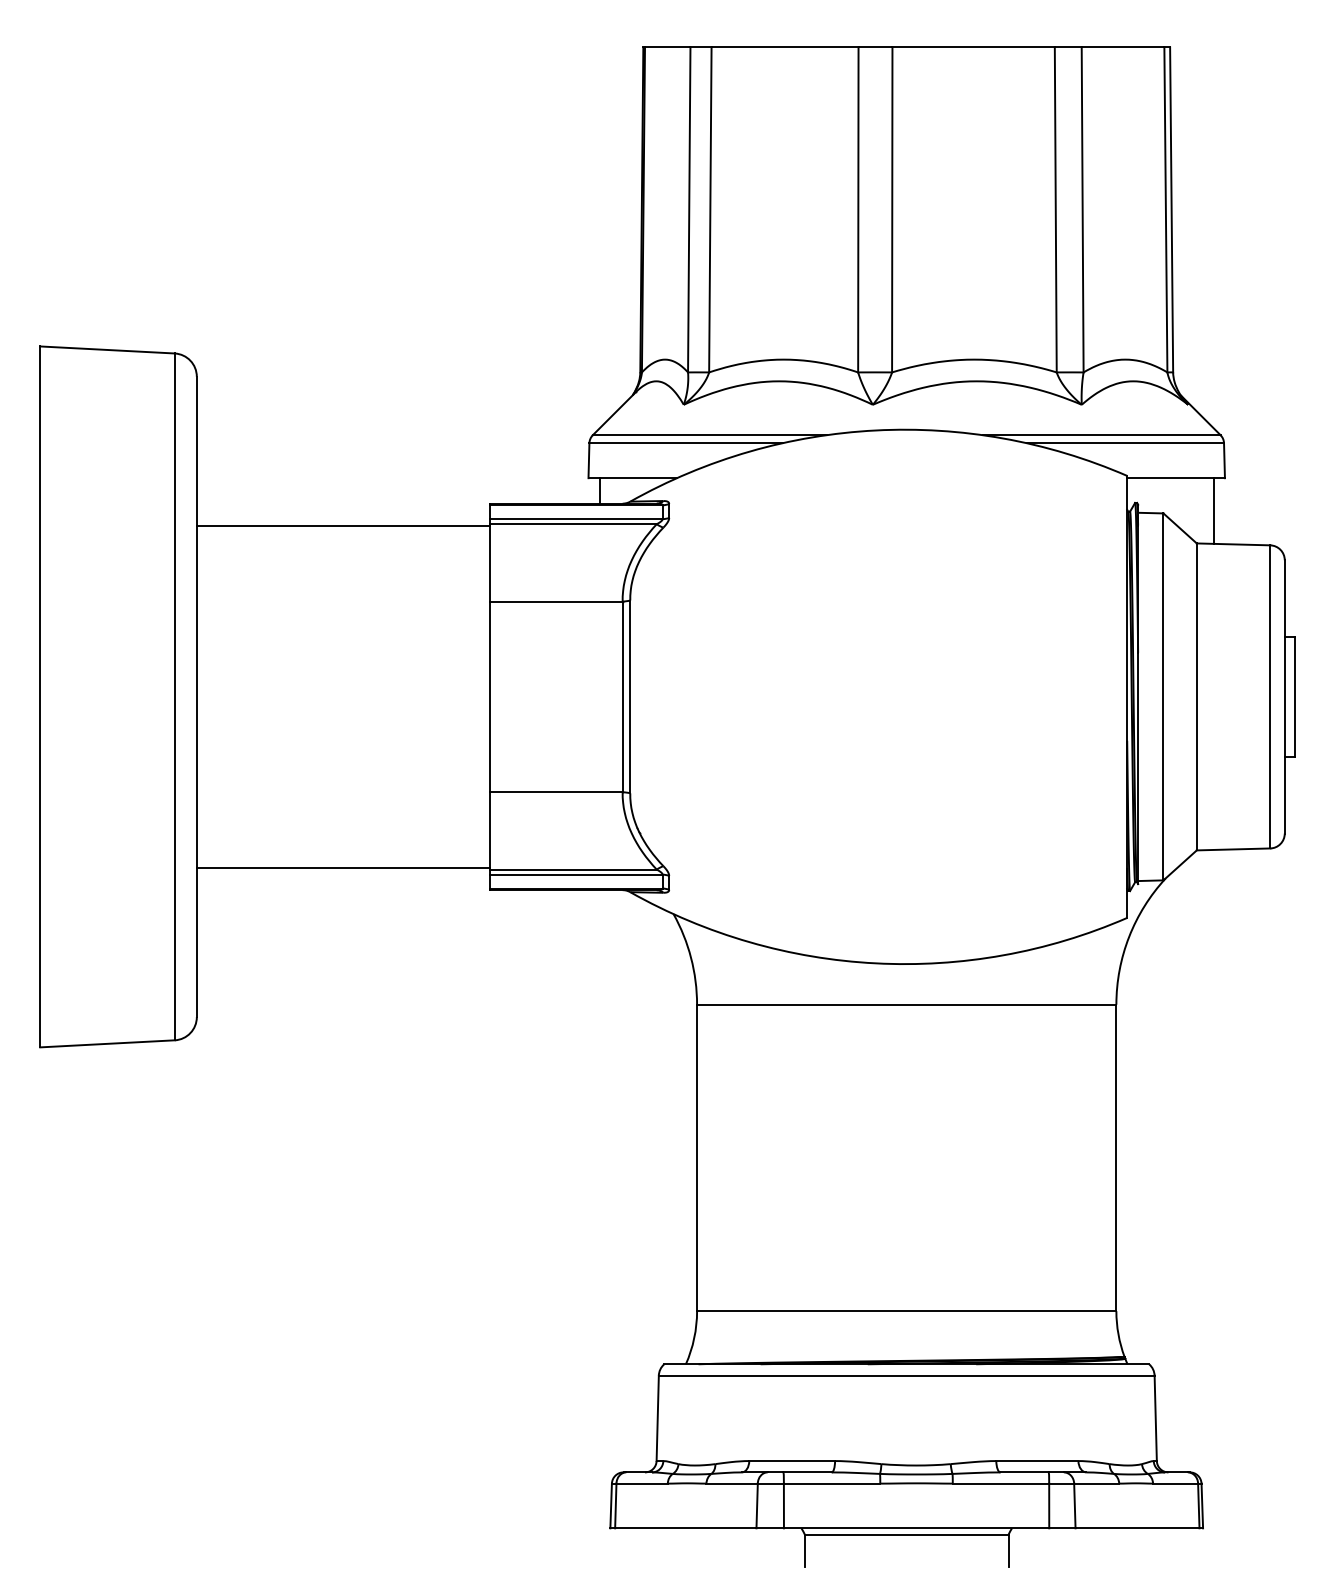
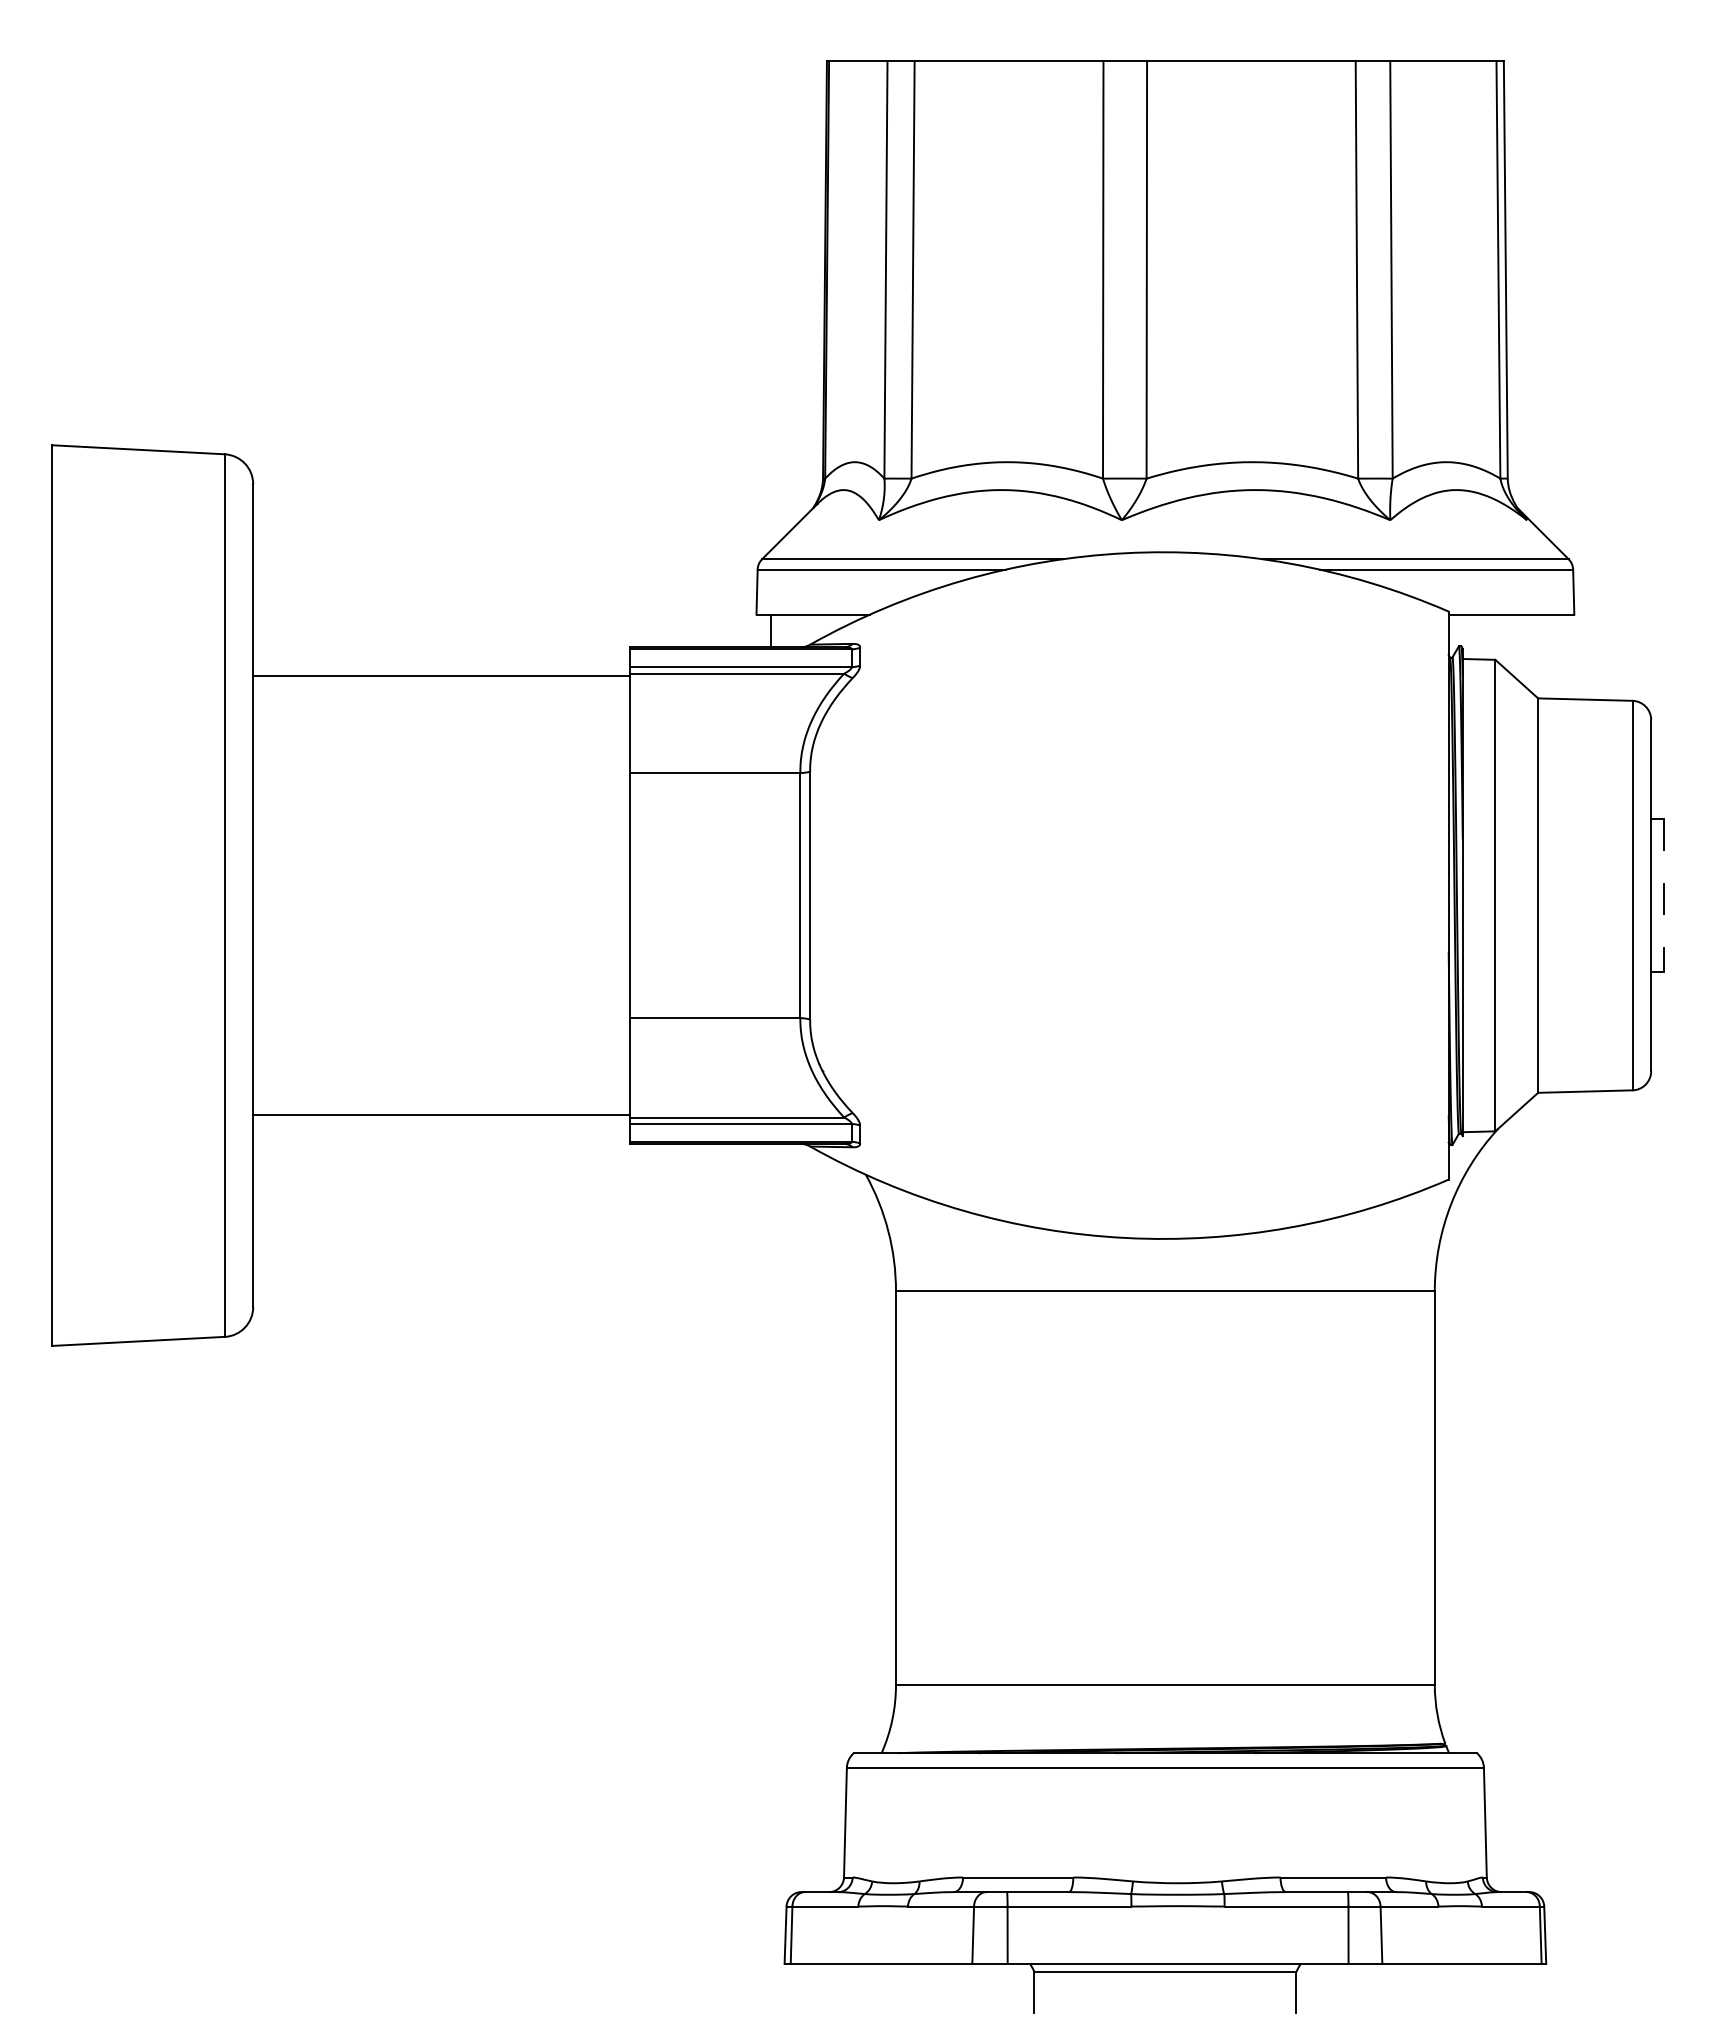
line: (1213, 510) -> (1559, 656), removed
line: (1294, 696) -> (1663, 895), solid -> dashed

